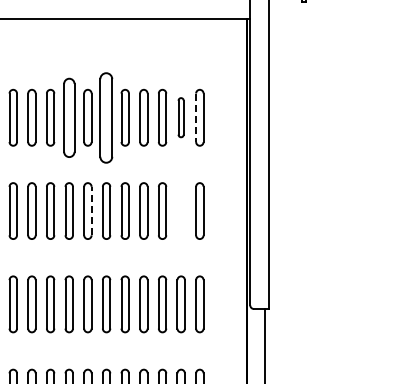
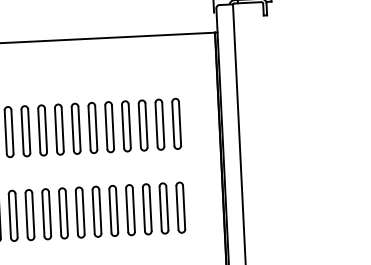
part: (68, 117) -> (58, 129), size x0.71
part: (106, 117) -> (92, 127), size x0.62
part: (180, 117) -> (159, 124), size x1.43
line: (196, 118) -> (173, 124), dashed -> solid
line: (91, 210) -> (83, 211), dashed -> solid
part: (180, 210) -> (163, 208), added

